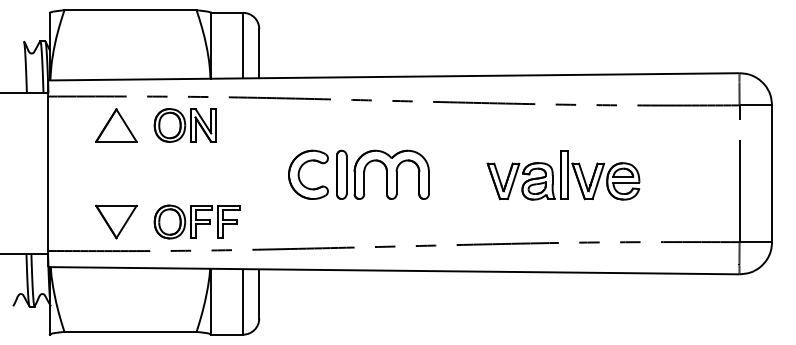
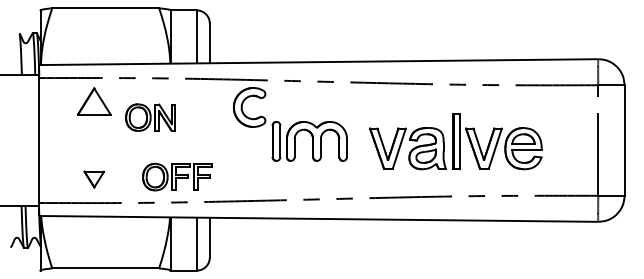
part: (184, 125) -> (150, 117), moved
part: (300, 170) -> (243, 103), moved
part: (563, 175) -> (455, 141), size x1.4
part: (116, 221) -> (94, 179), size x0.6
part: (196, 221) -> (176, 176), moved

